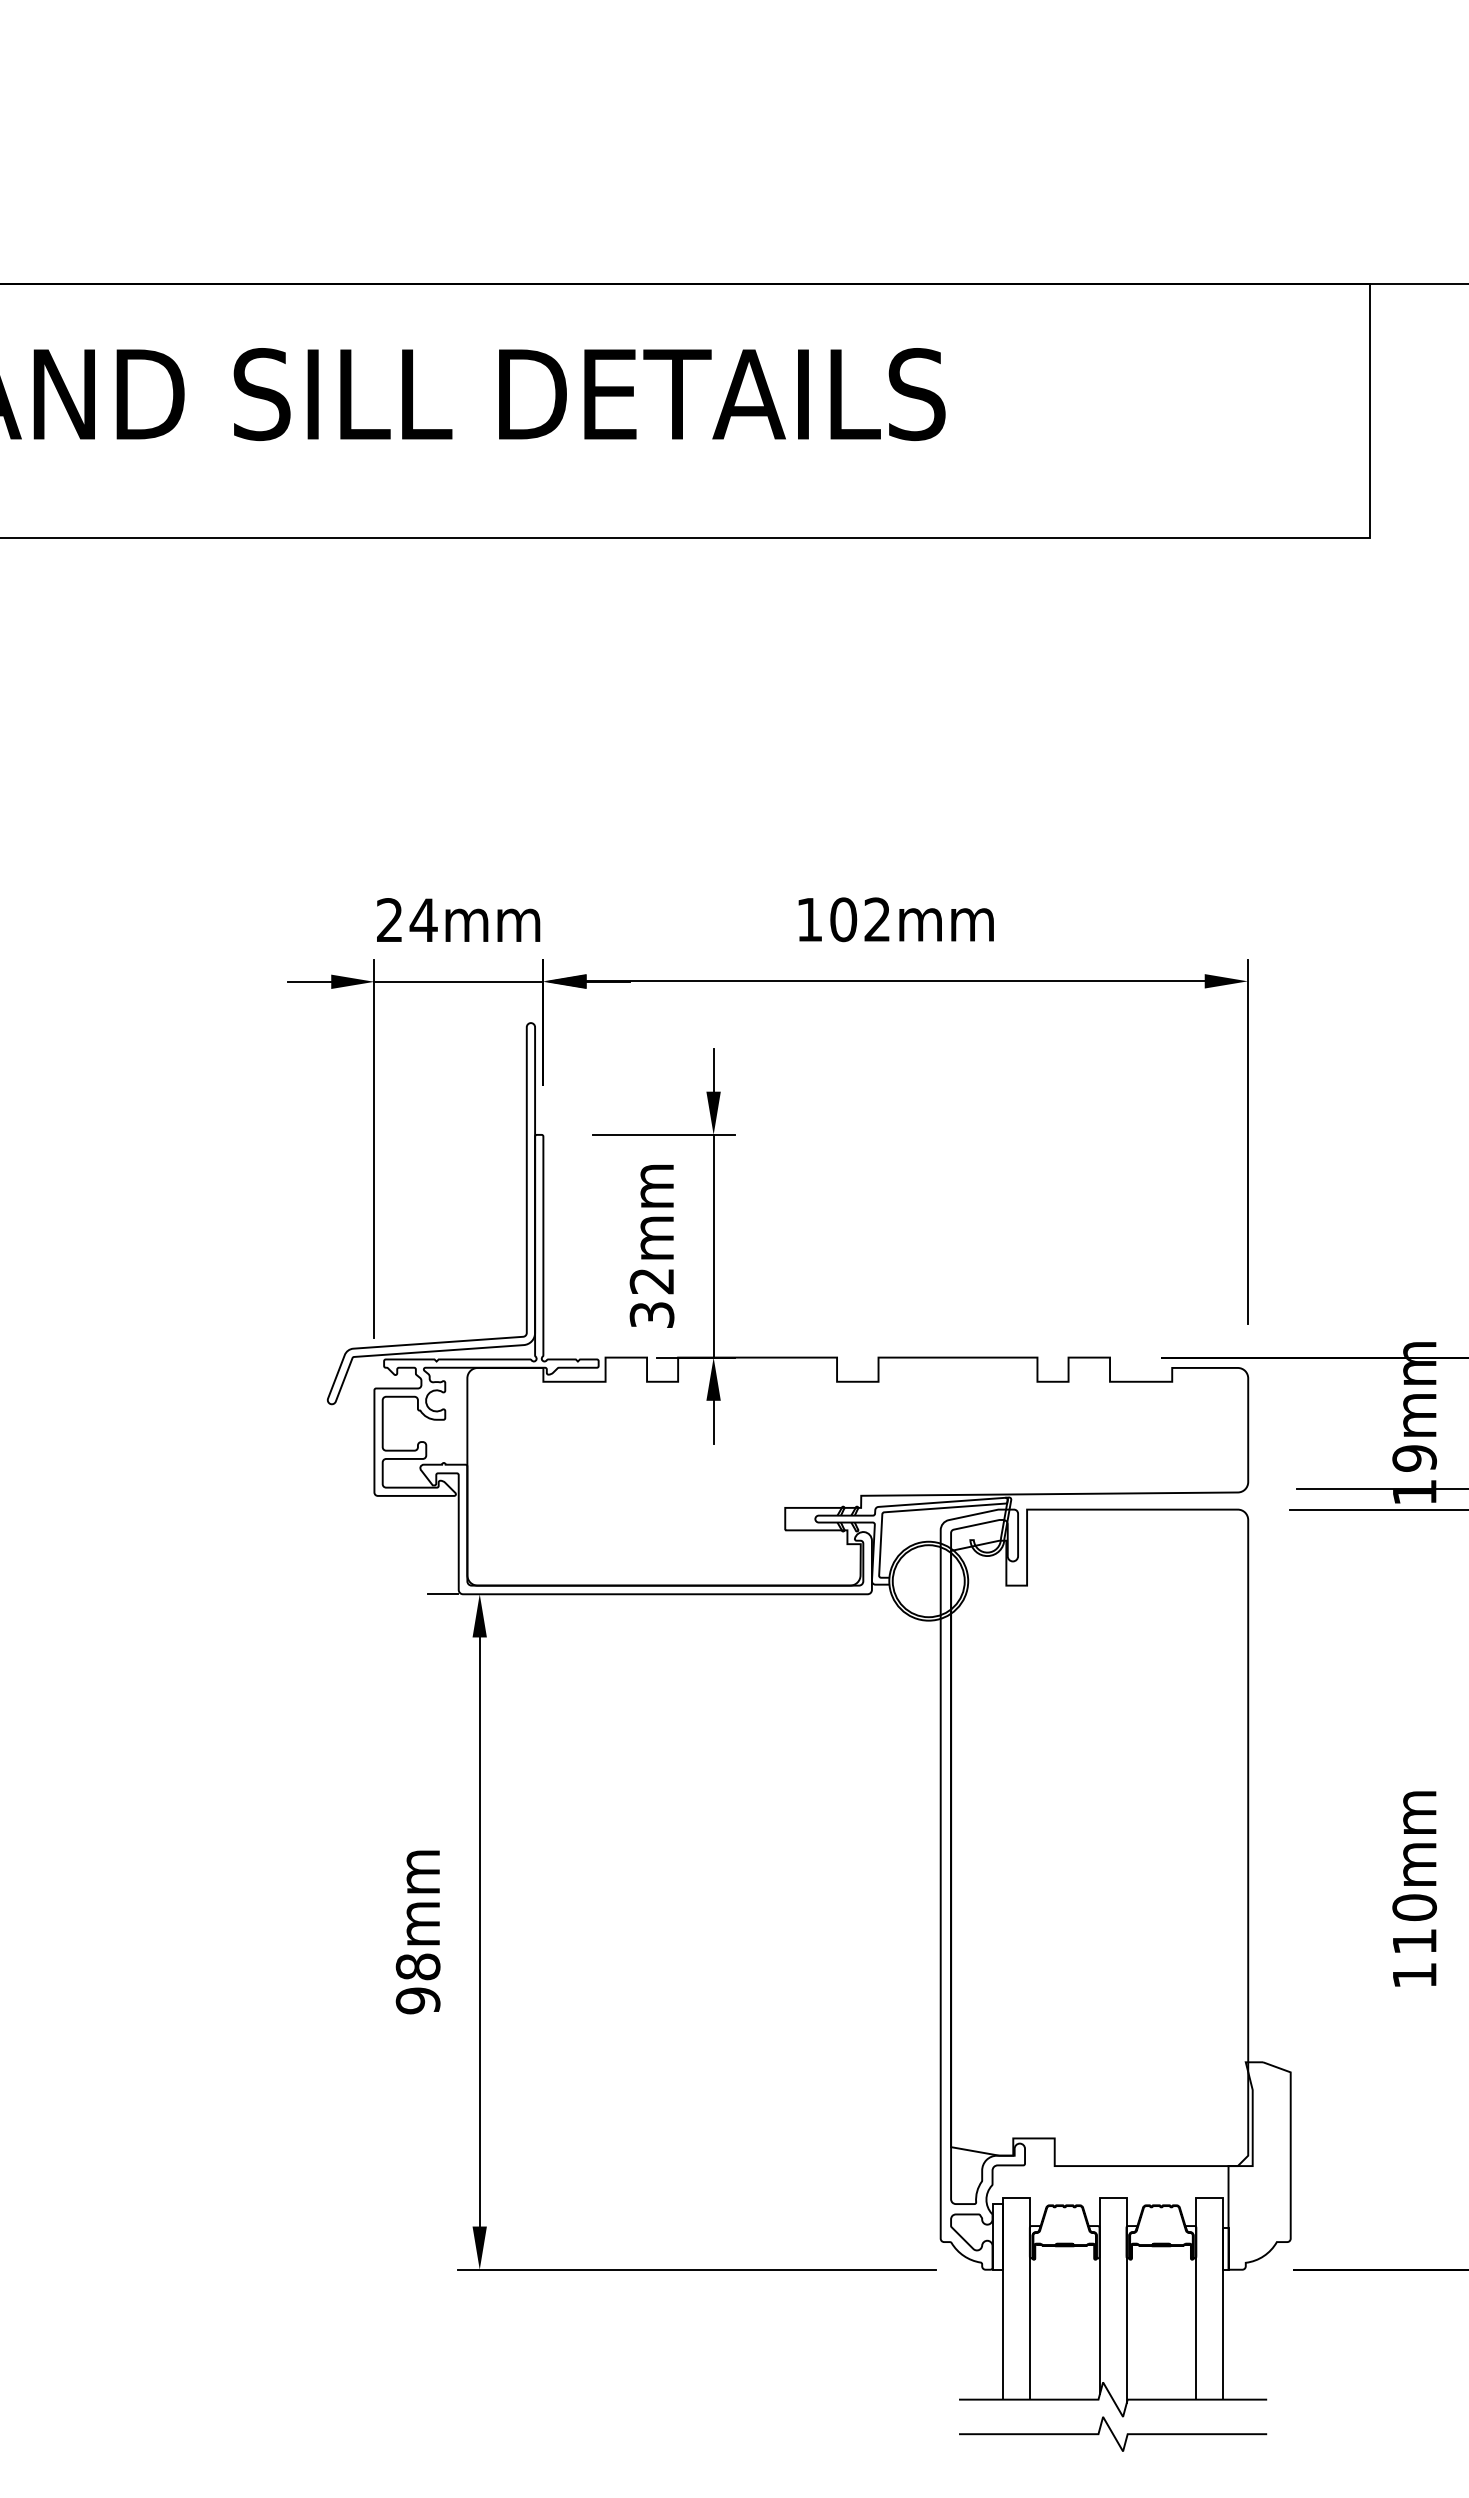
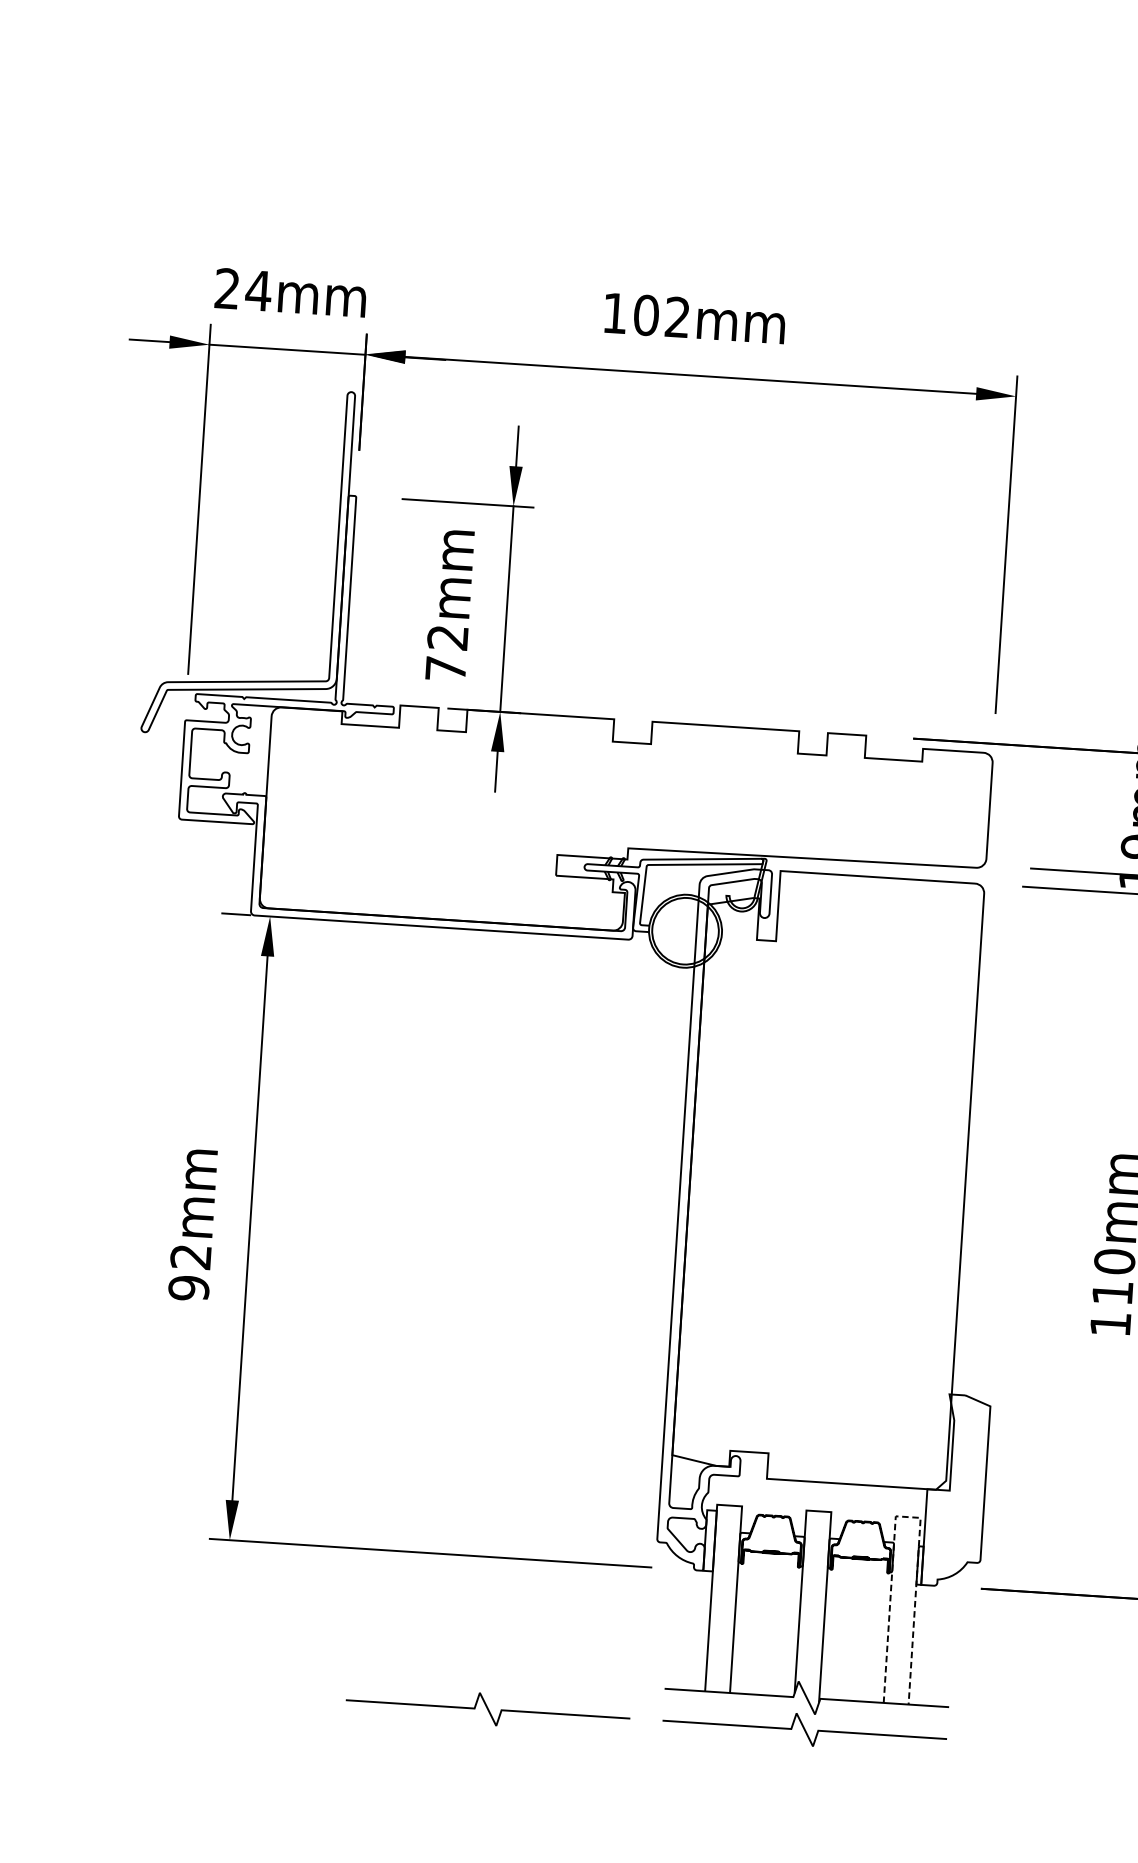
text: (651, 1314) -> (445, 668), 32mm -> 72mm
text: (417, 1966) -> (190, 1256), 98mm -> 92mm
line: (1210, 2197) -> (908, 1517), solid -> dashed
curve: (770, 2433) -> (488, 1708), added

